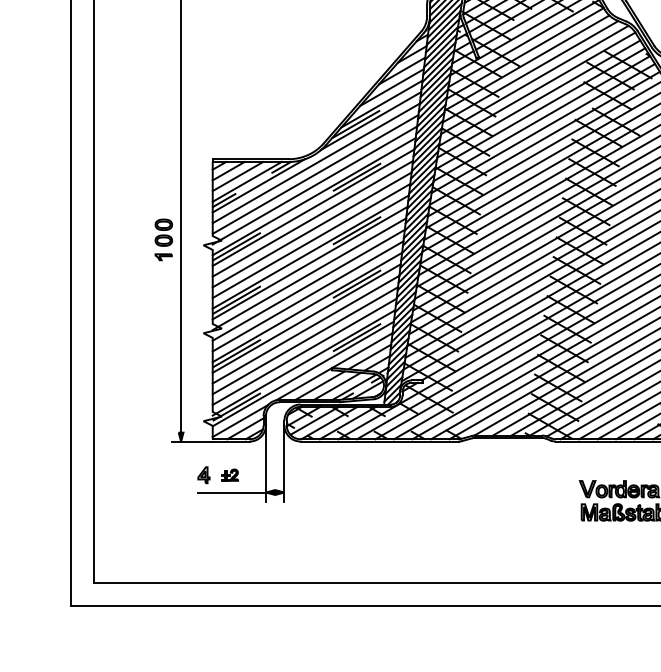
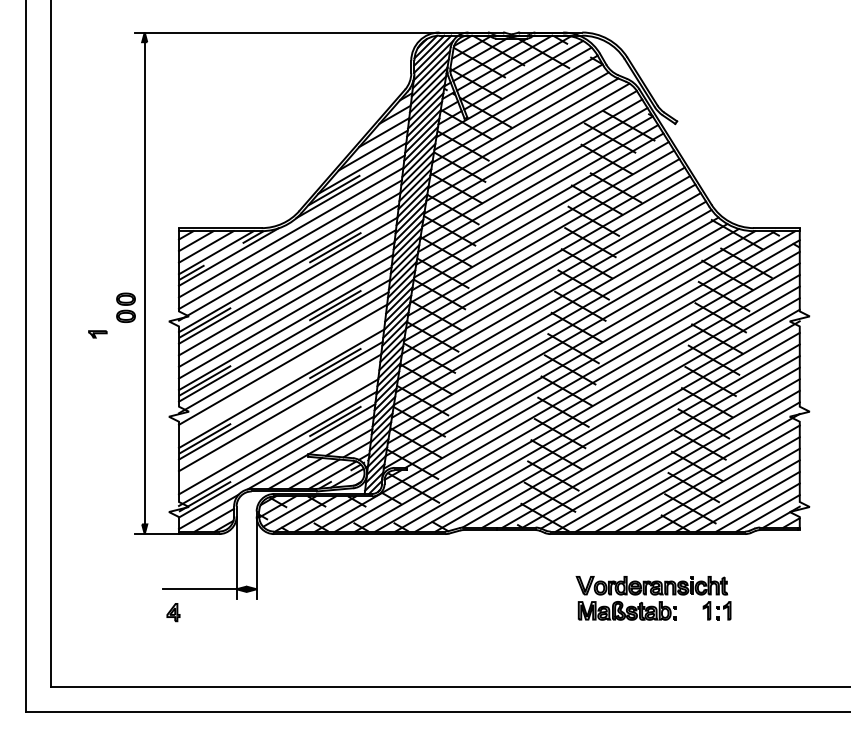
part: (163, 257) -> (97, 334), moved
line: (308, 296) -> (282, 376), removed
line: (305, 340) -> (279, 424), removed
part: (203, 475) -> (173, 612), moved
part: (229, 475) -> (197, 570), removed

